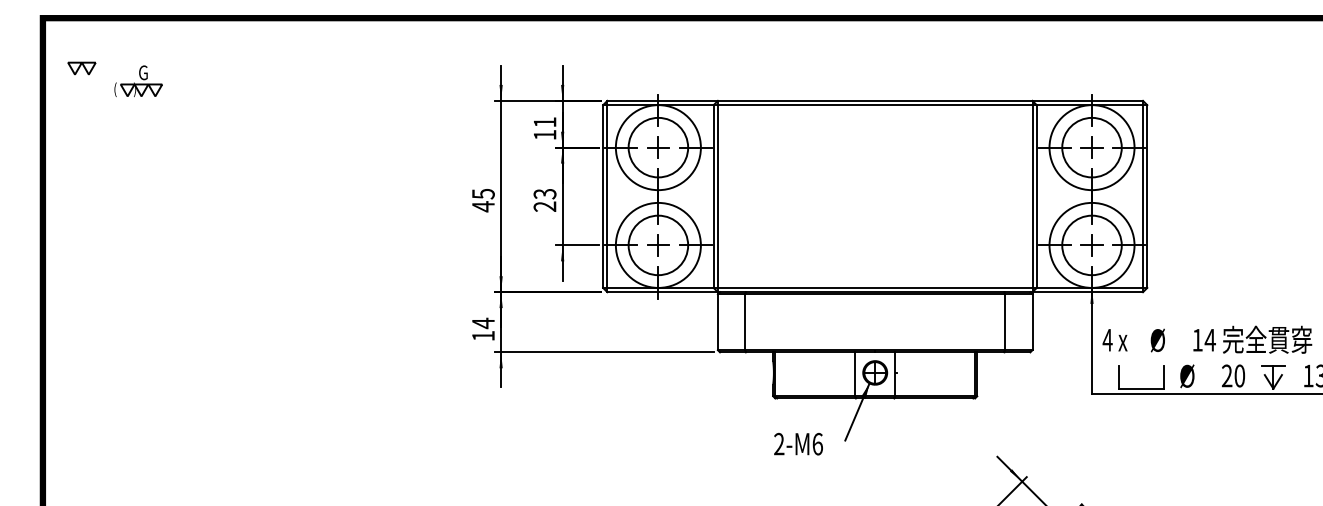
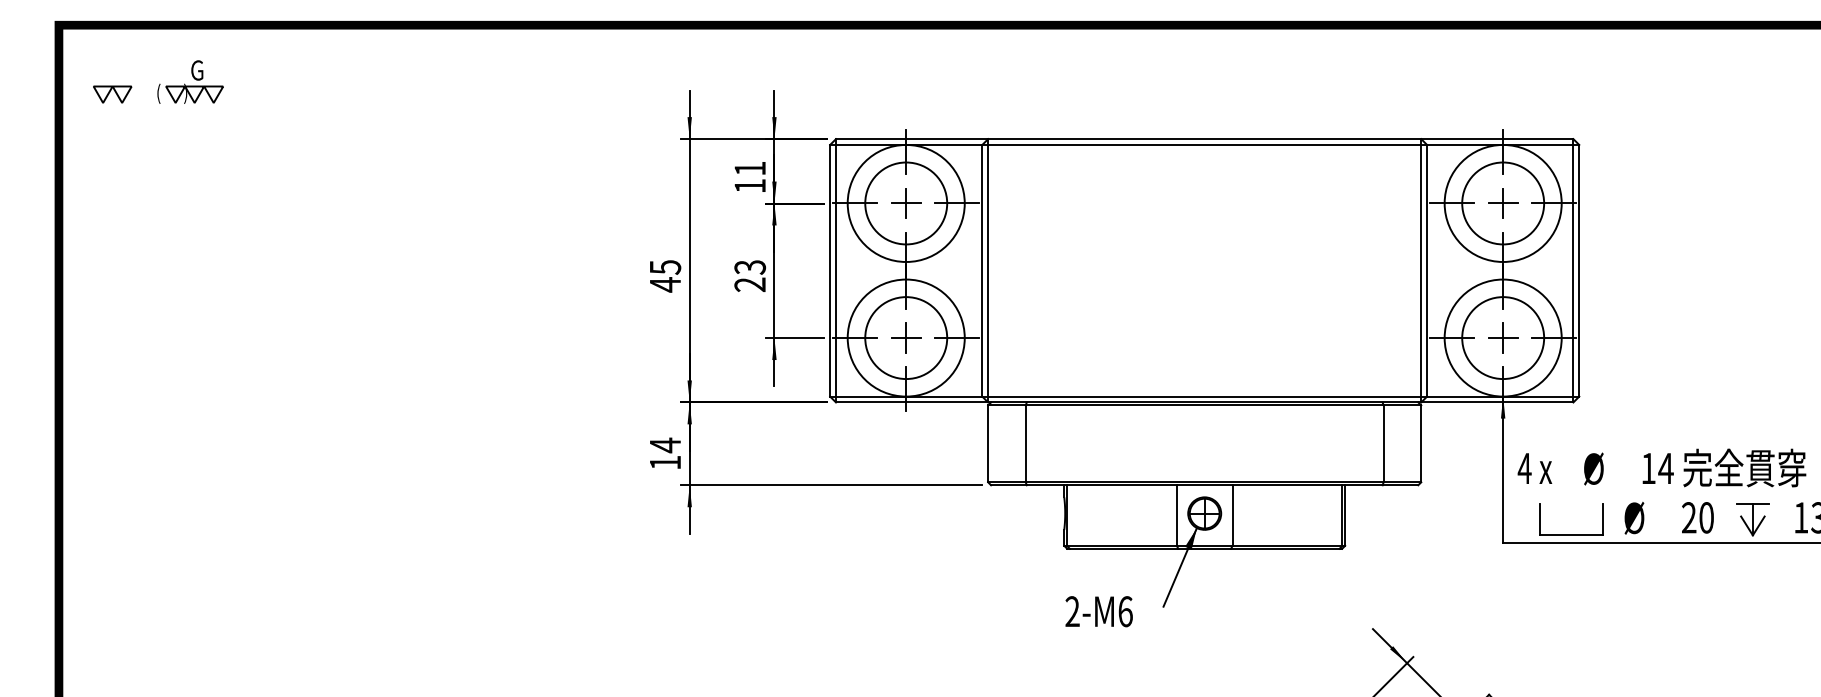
part: (138, 80) -> (190, 81), moved

